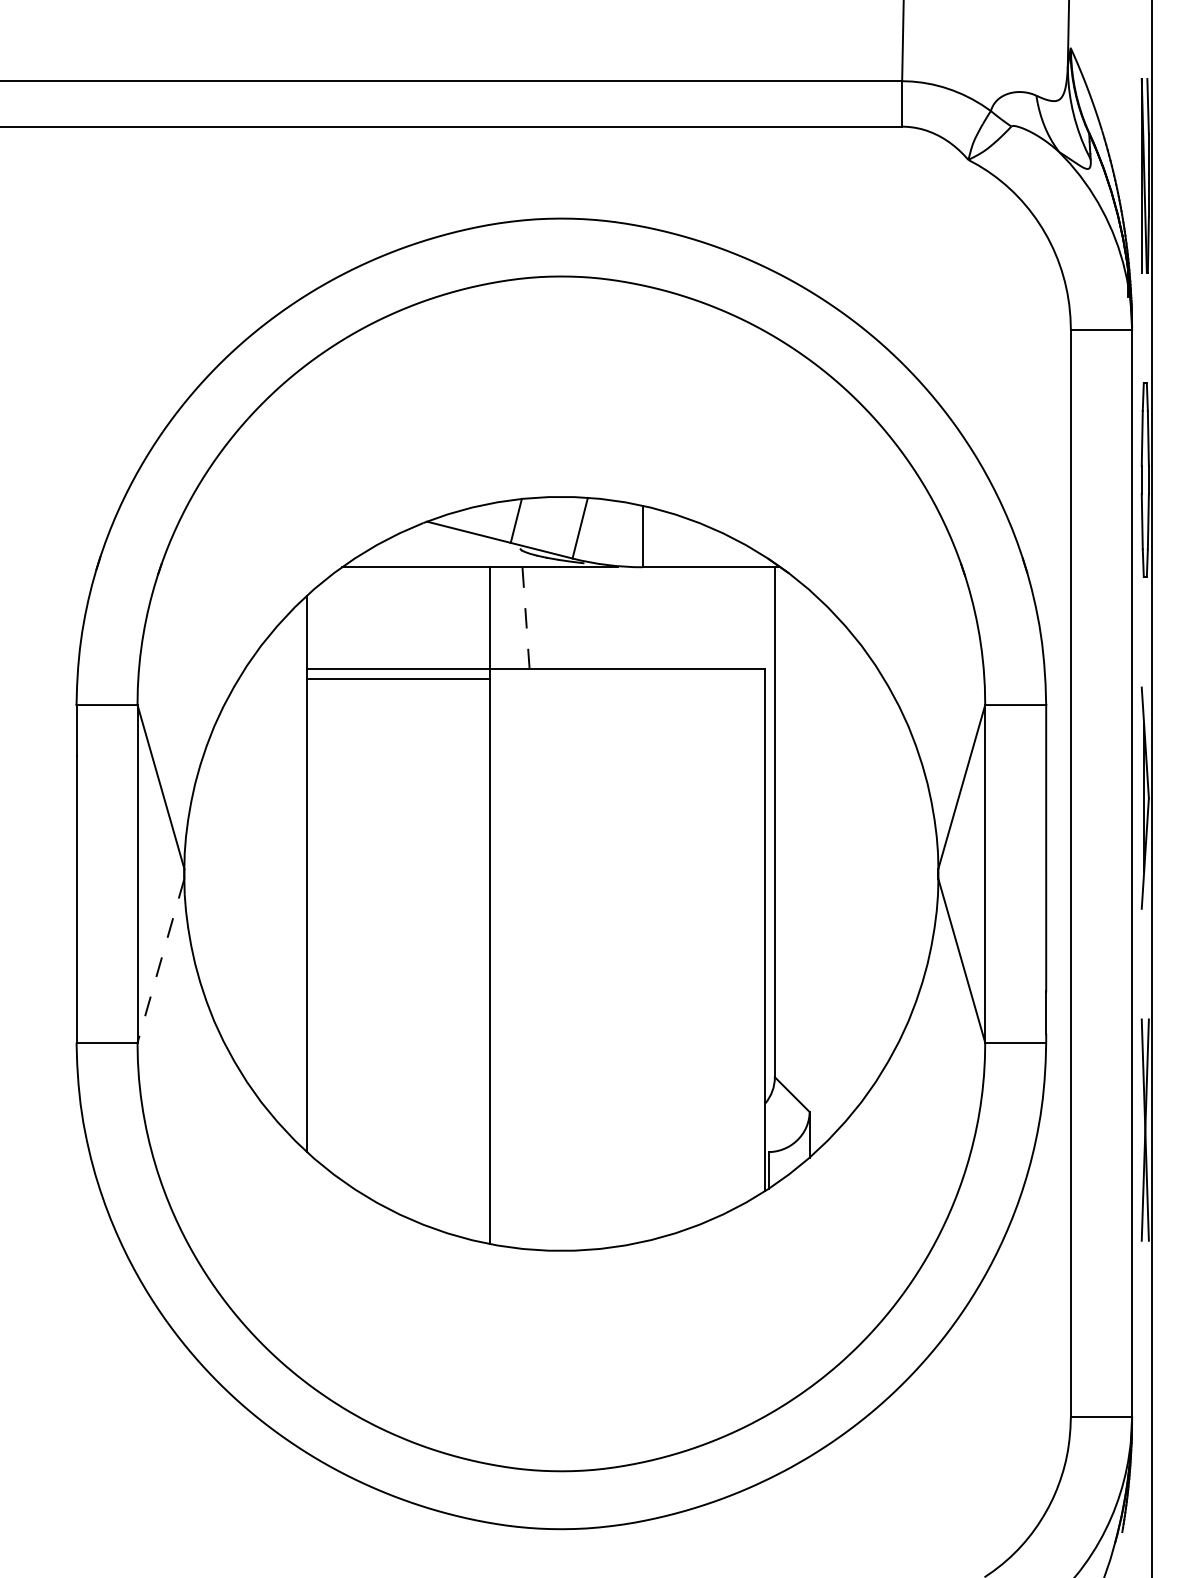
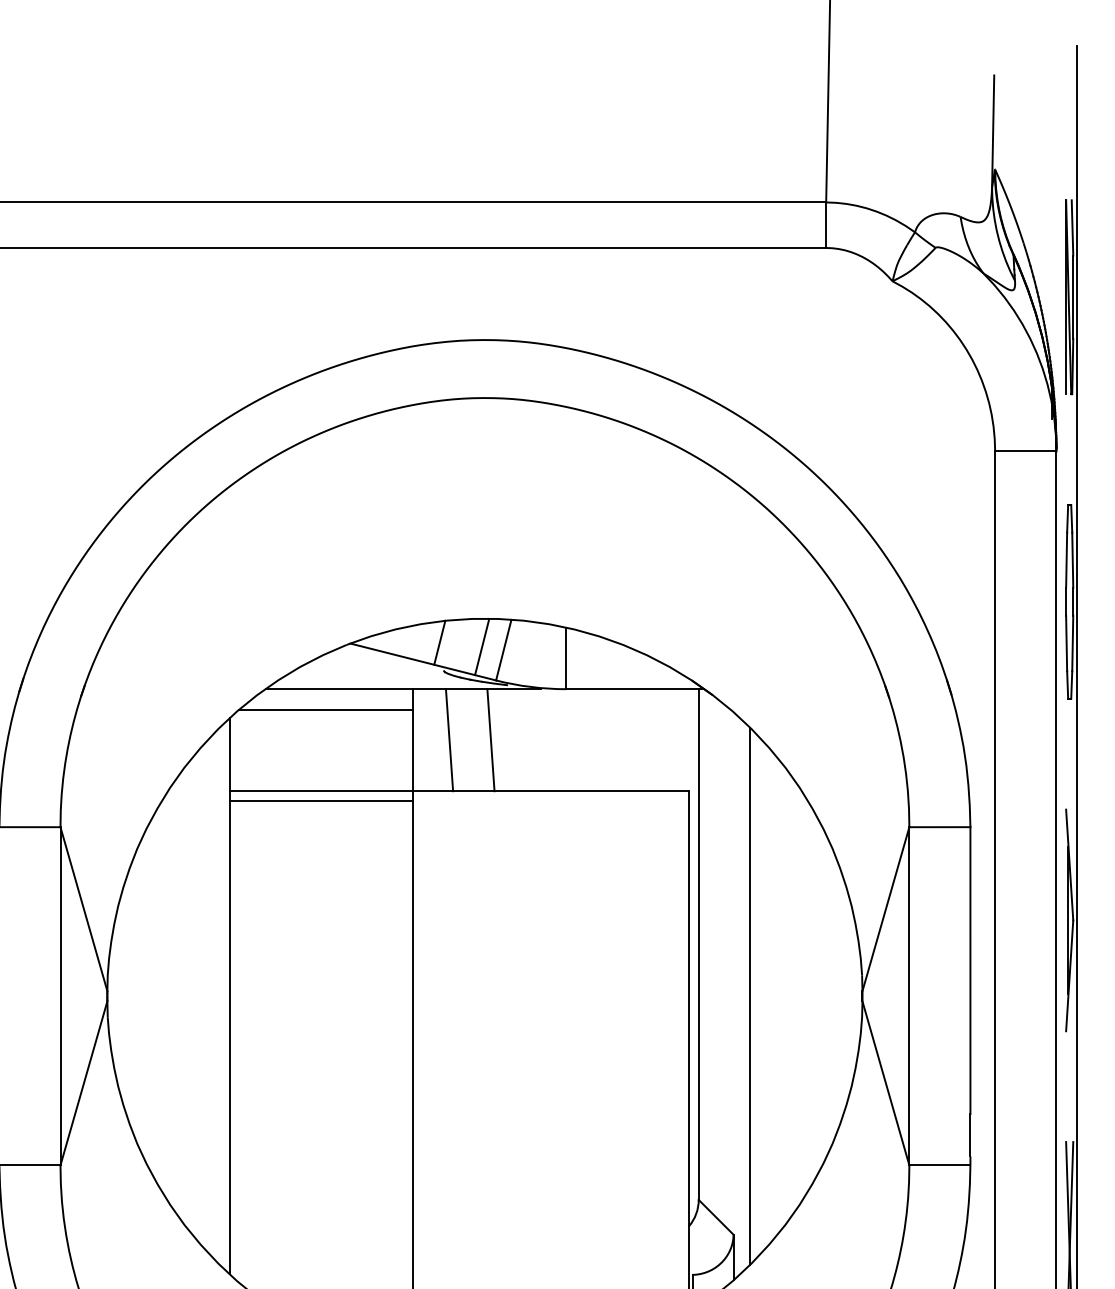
line: (558, 525) -> (482, 647), added
line: (403, 587) -> (326, 709), added
line: (526, 617) -> (449, 739), dashed -> solid
line: (566, 618) -> (490, 740), added
line: (826, 873) -> (750, 995), added
line: (160, 961) -> (83, 1083), dashed -> solid

